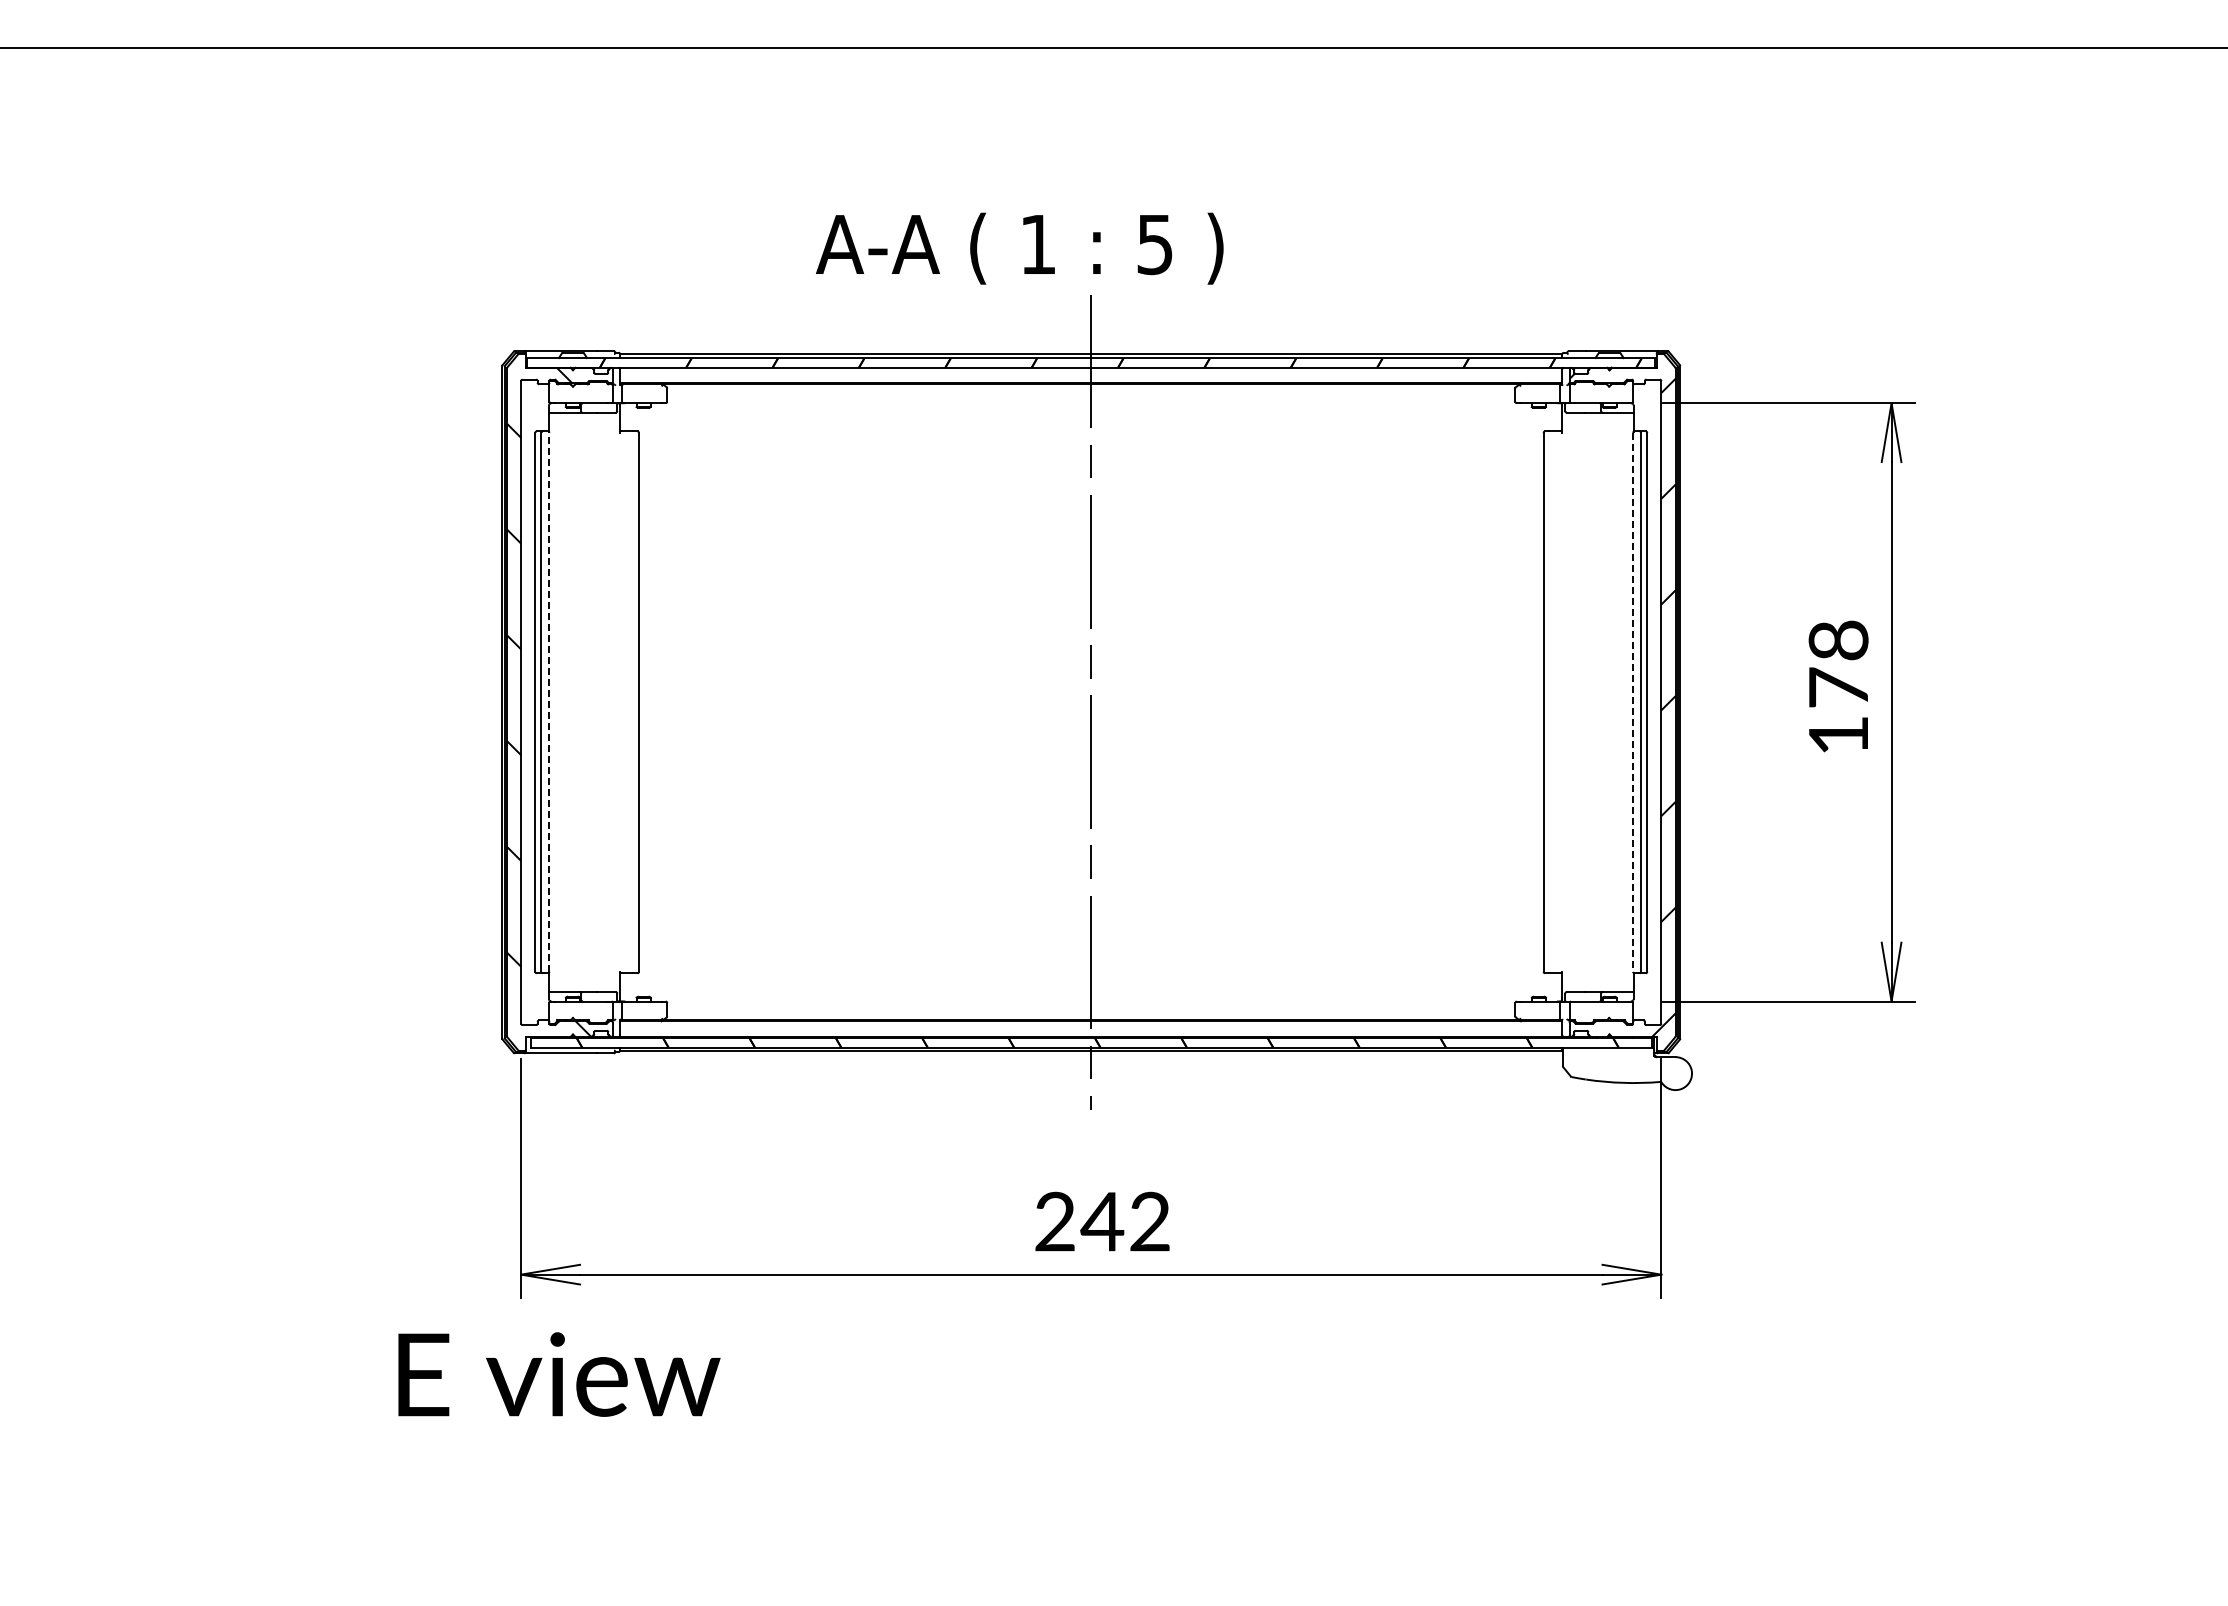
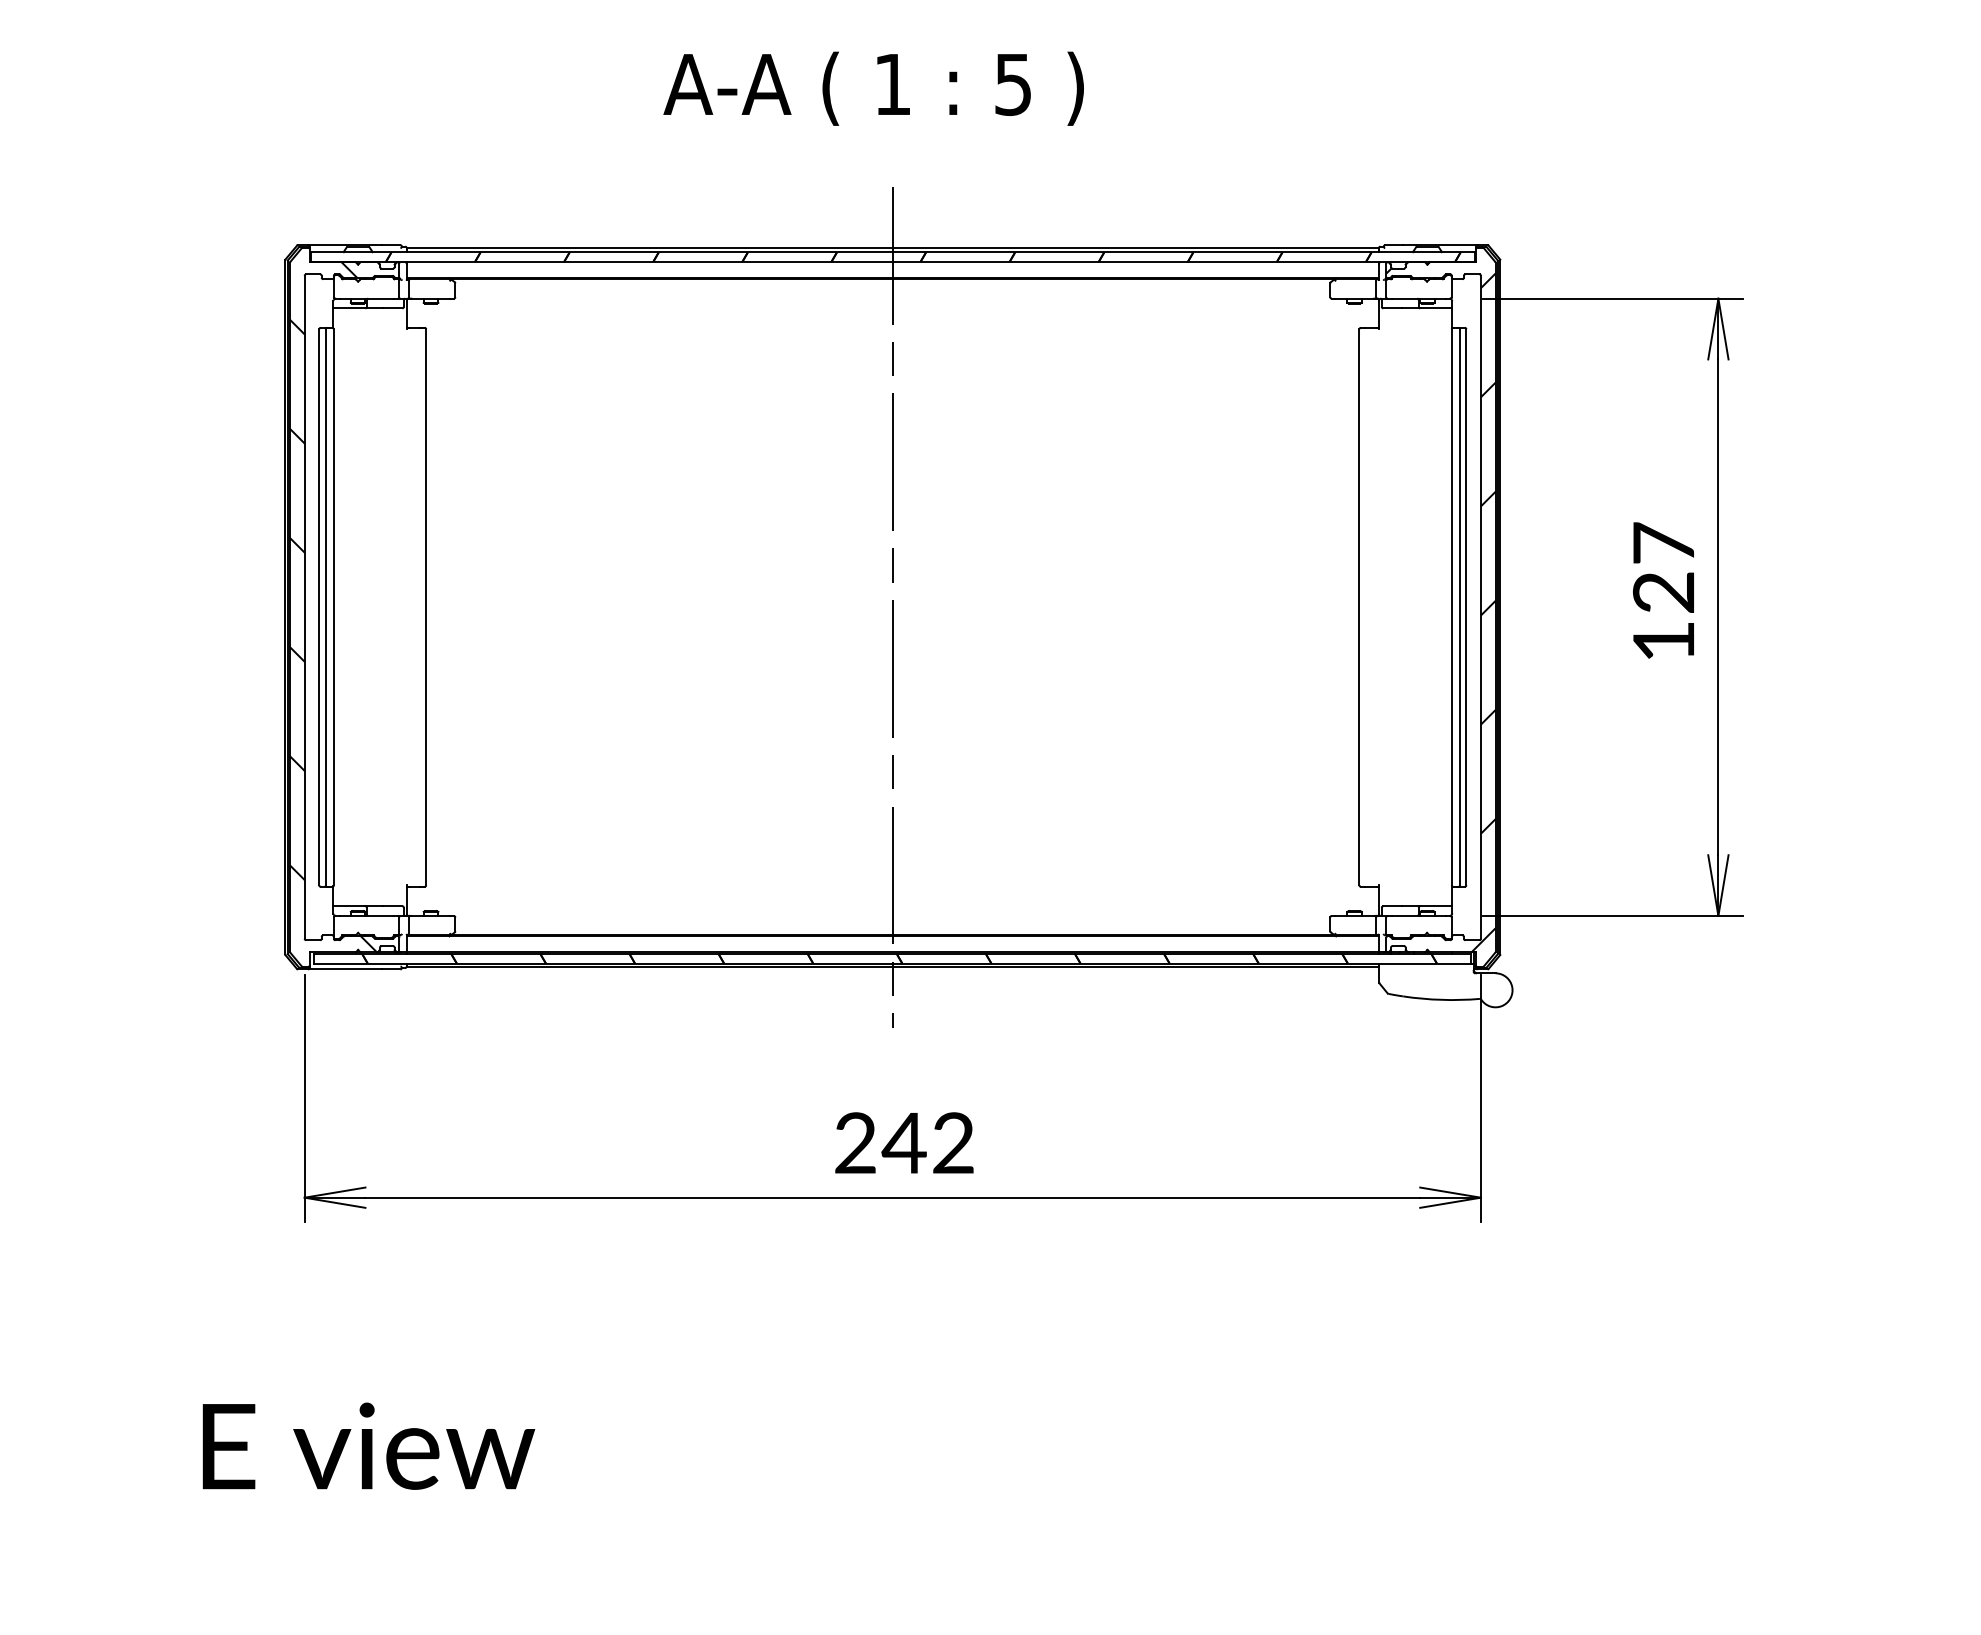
text: (1019, 248) -> (873, 88), moved
text: (1838, 663) -> (1663, 567), 178 -> 127
line: (549, 702) -> (333, 607), dashed -> solid
line: (1633, 702) -> (1452, 607), dashed -> solid
text: (559, 1374) -> (368, 1446), moved

